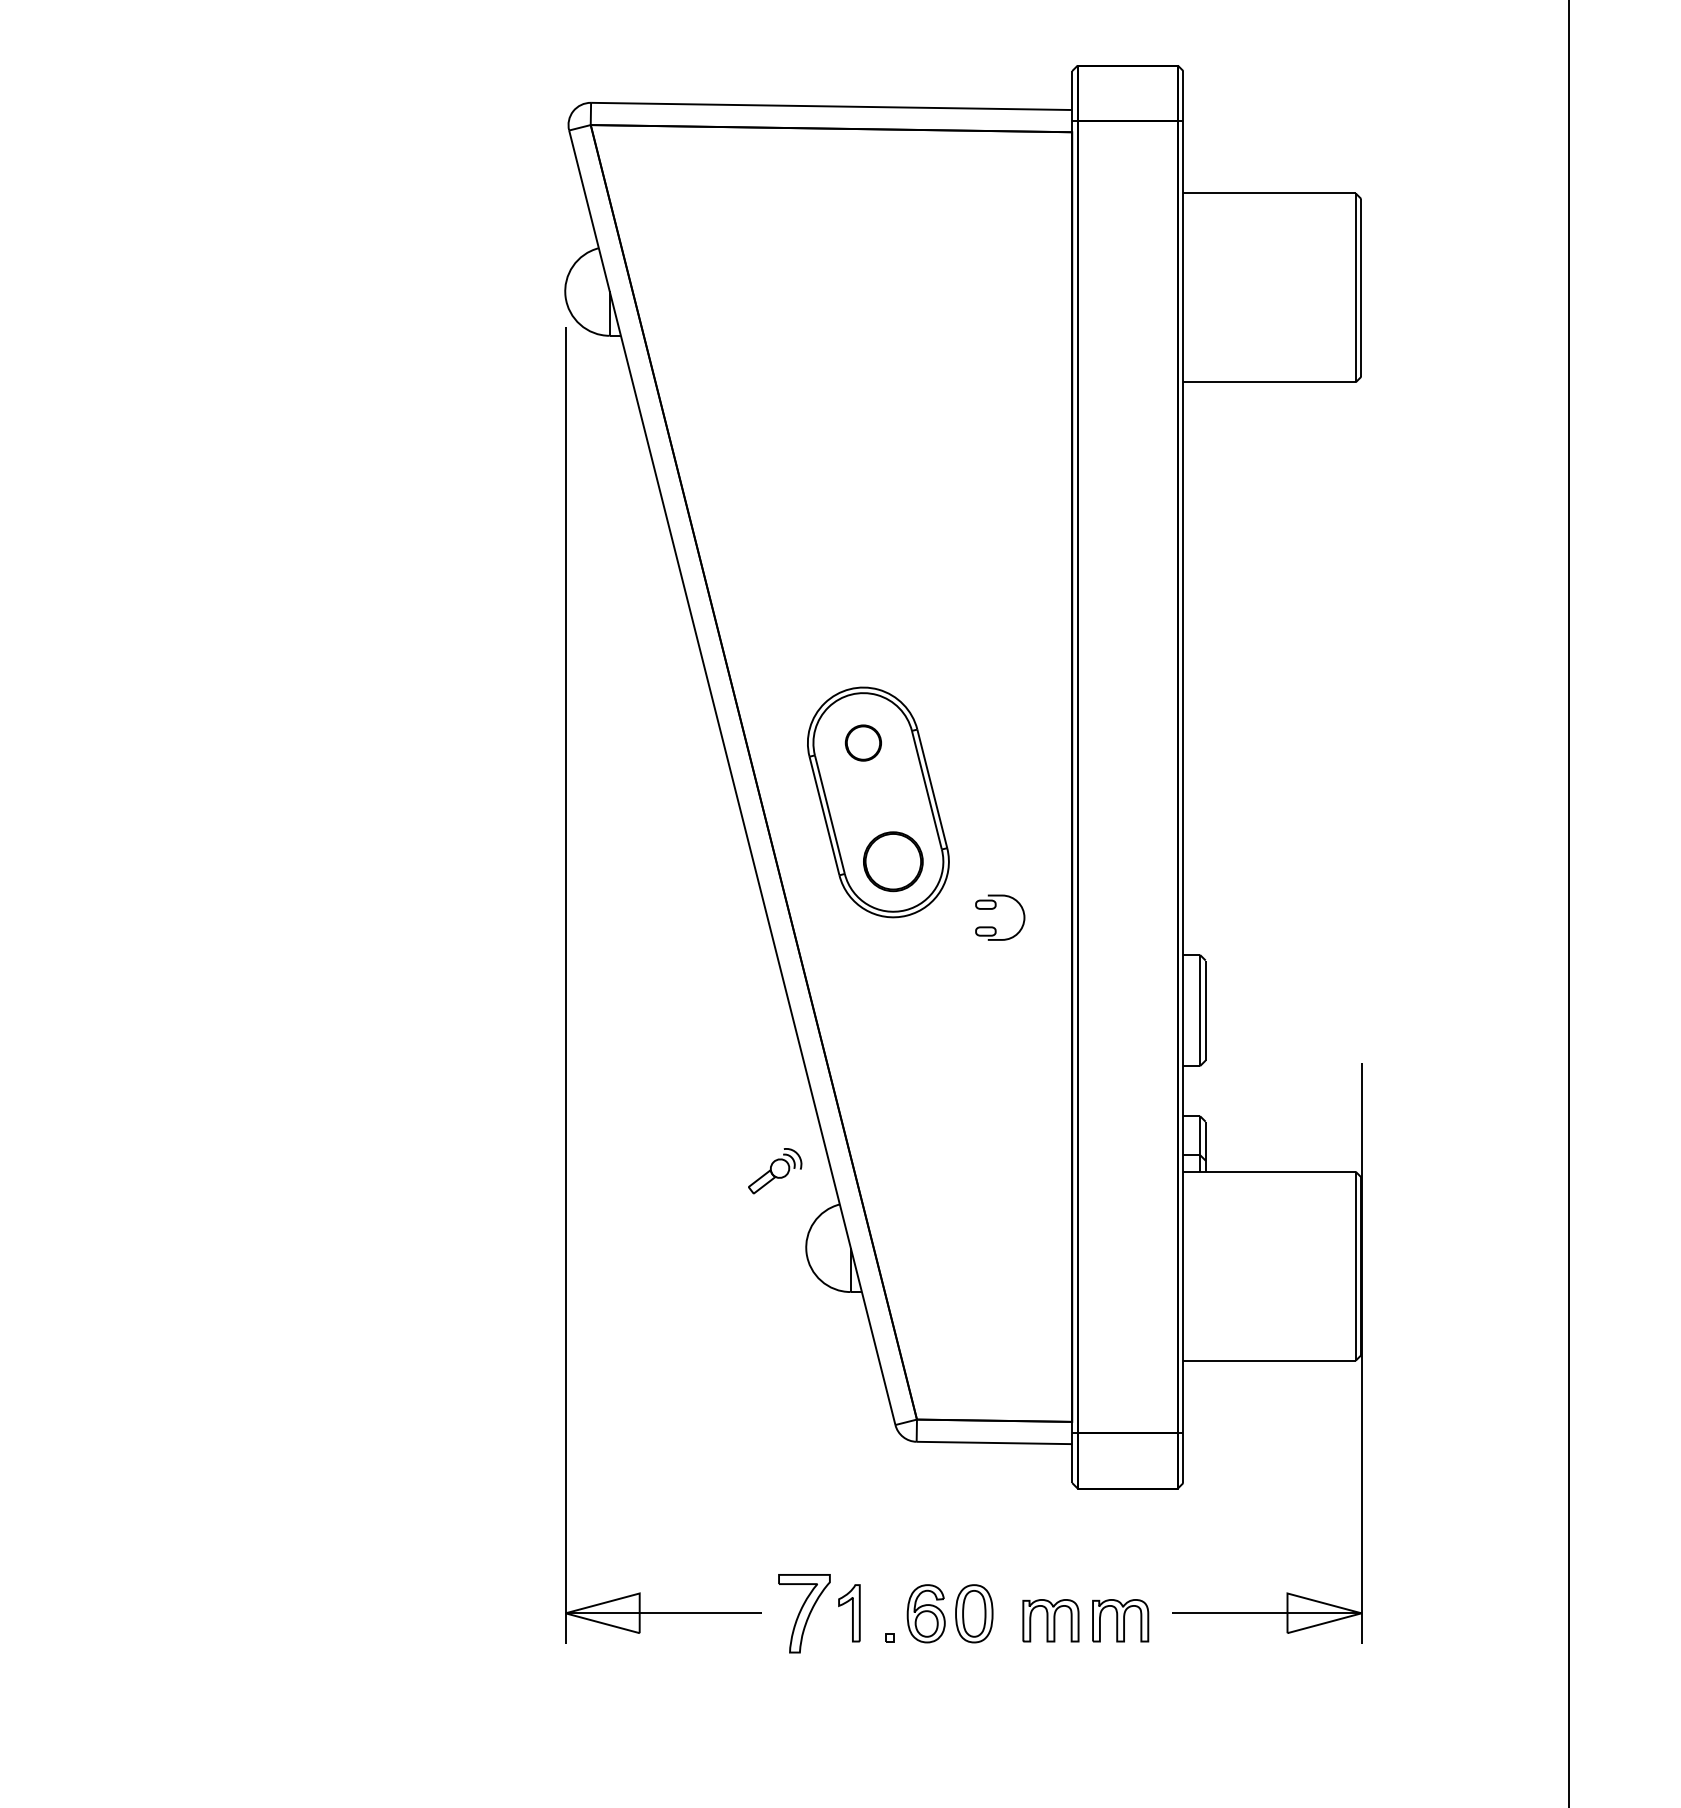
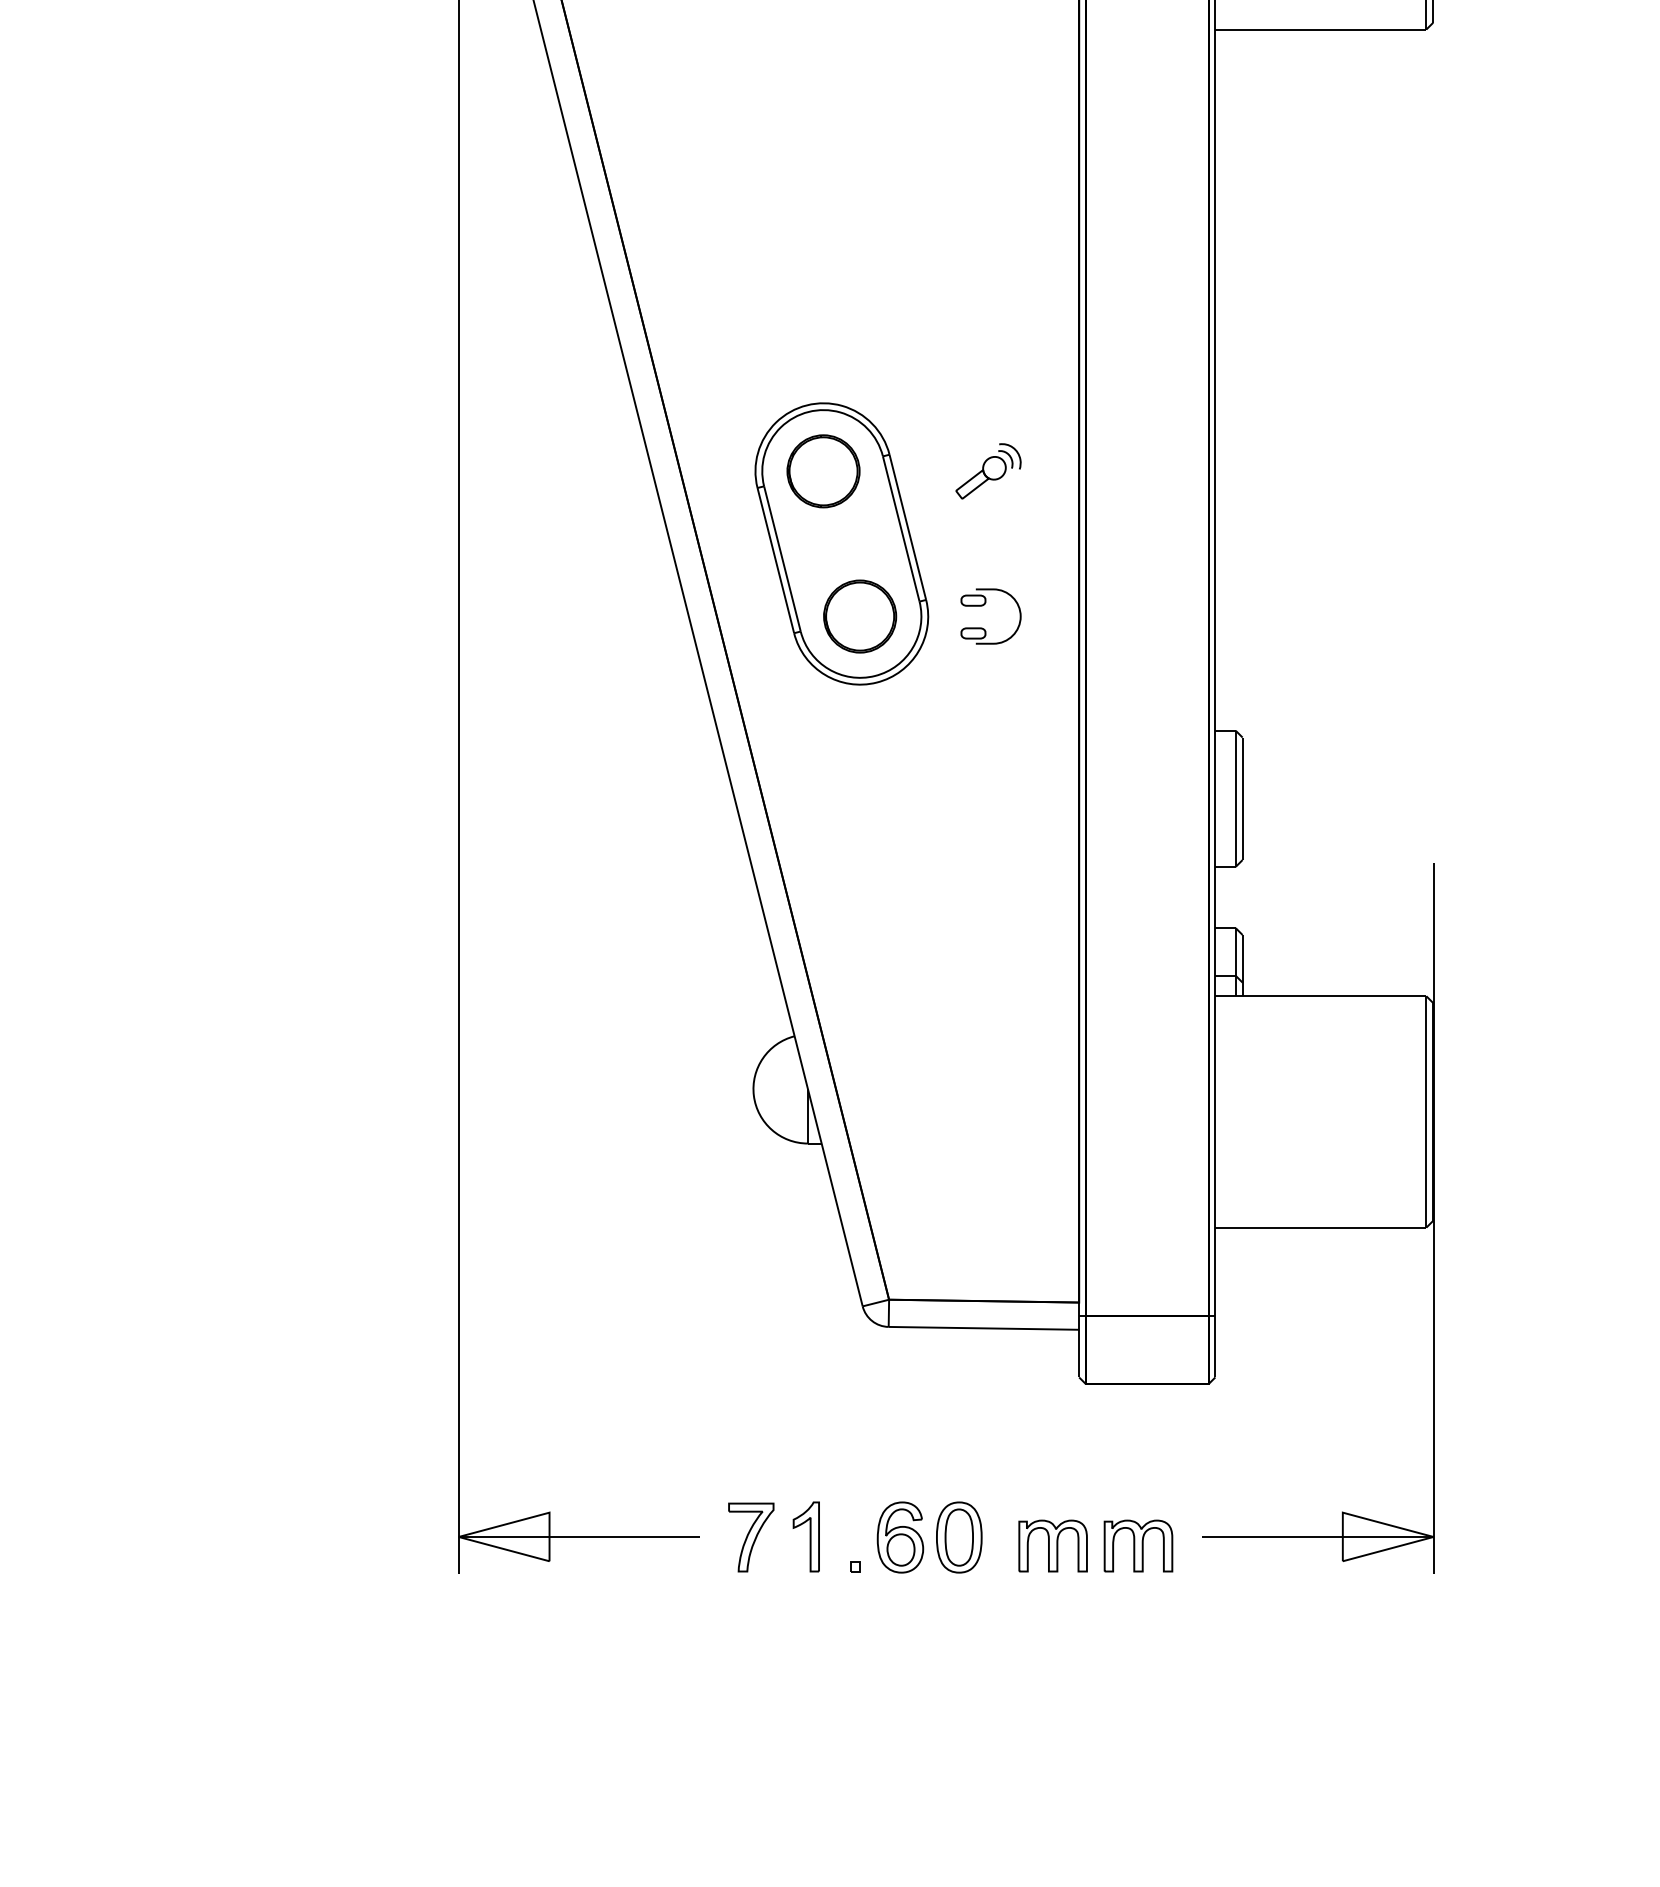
part: (863, 742) -> (823, 470), size x1.67
part: (994, 909) -> (984, 606), moved
part: (775, 1171) -> (988, 471), moved
part: (804, 1613) -> (751, 1537), size x0.71

